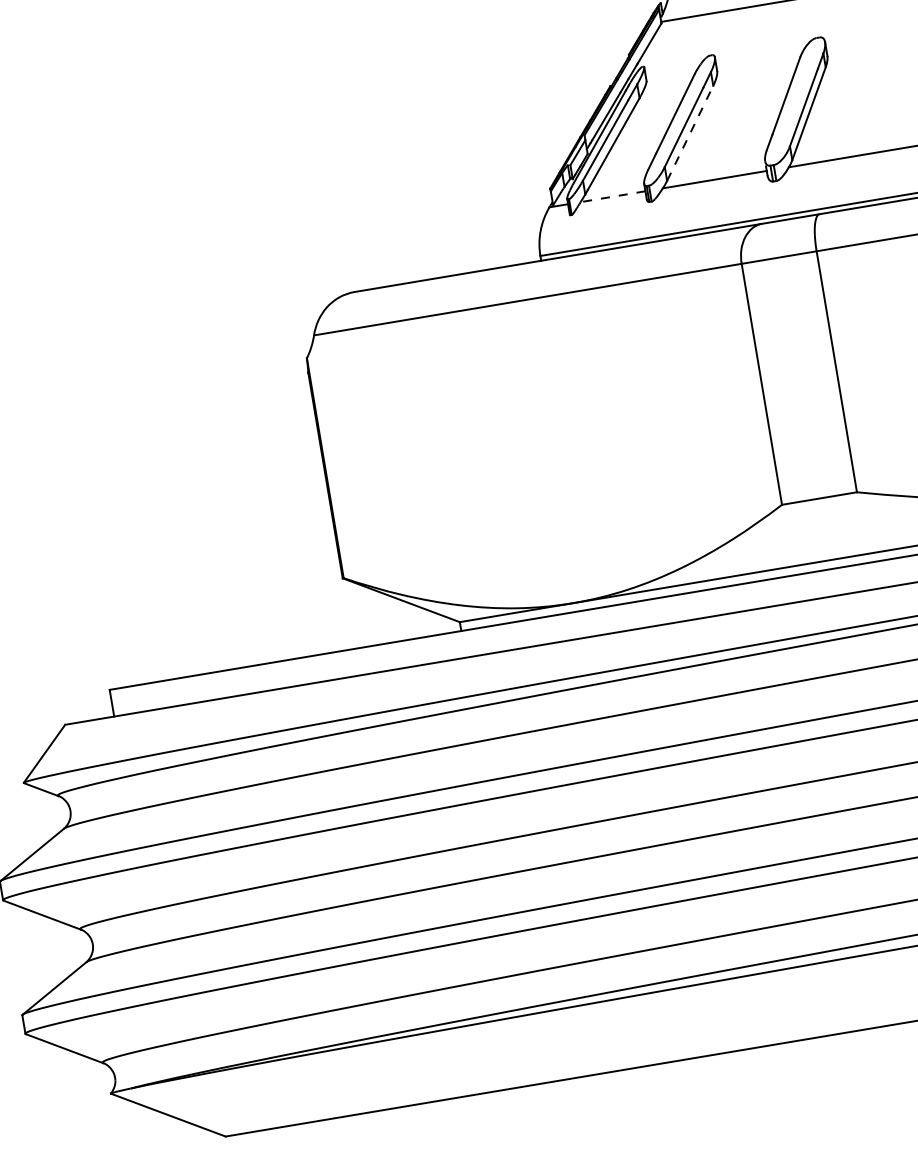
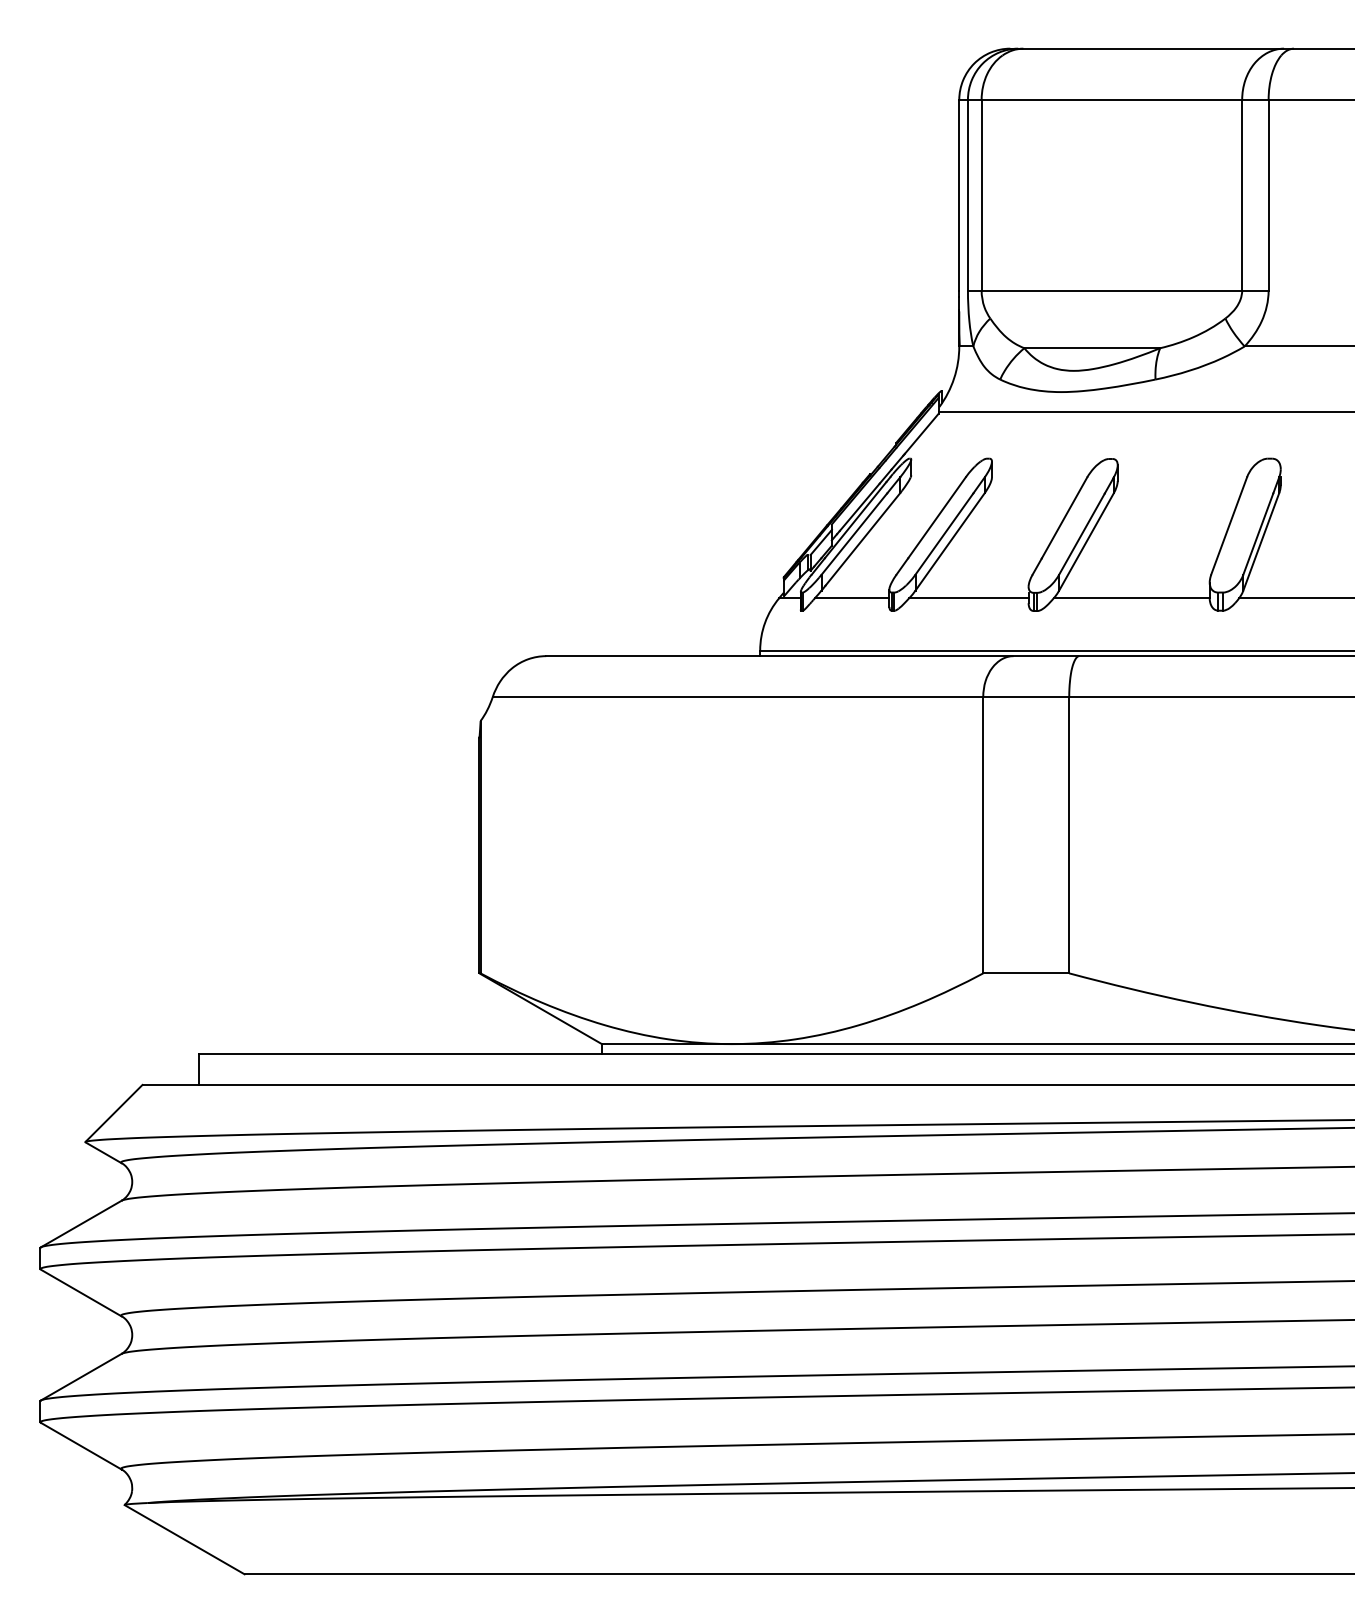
line: (690, 133) -> (950, 541), dashed -> solid
line: (612, 197) -> (851, 598), dashed -> solid

